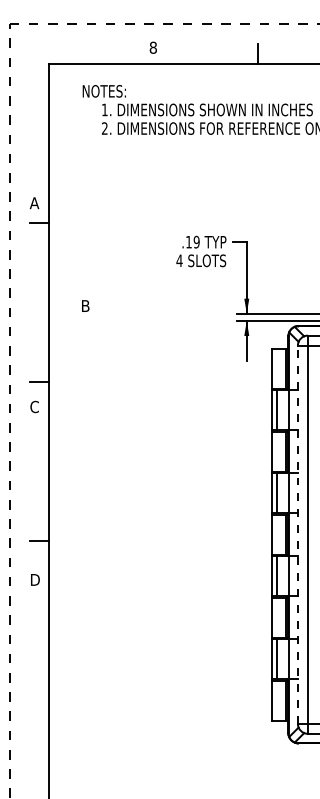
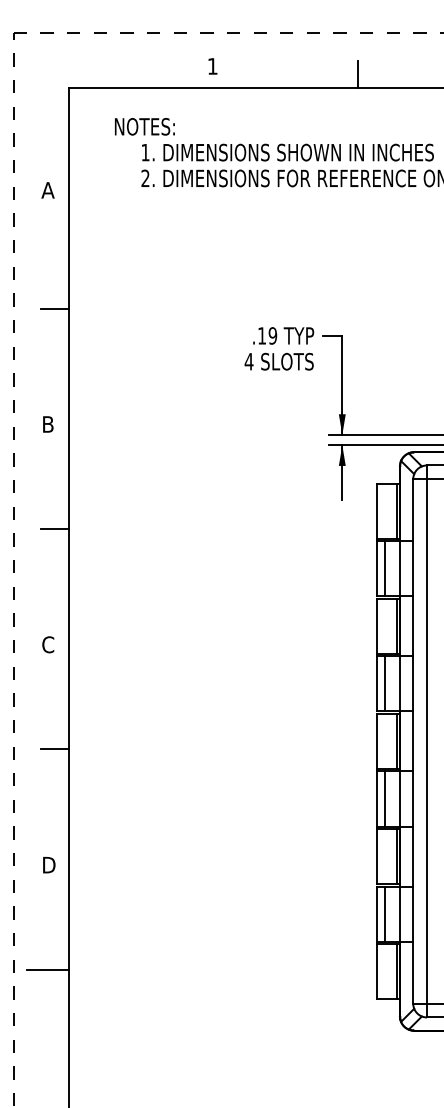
text: (152, 47) -> (211, 66), 8 -> 1
text: (34, 203) -> (48, 190), moved
text: (85, 305) -> (48, 423), moved
text: (34, 406) -> (48, 644), moved
line: (297, 534) -> (412, 741), dashed -> solid
text: (35, 579) -> (49, 864), moved
line: (34, 699) -> (48, 969), added

